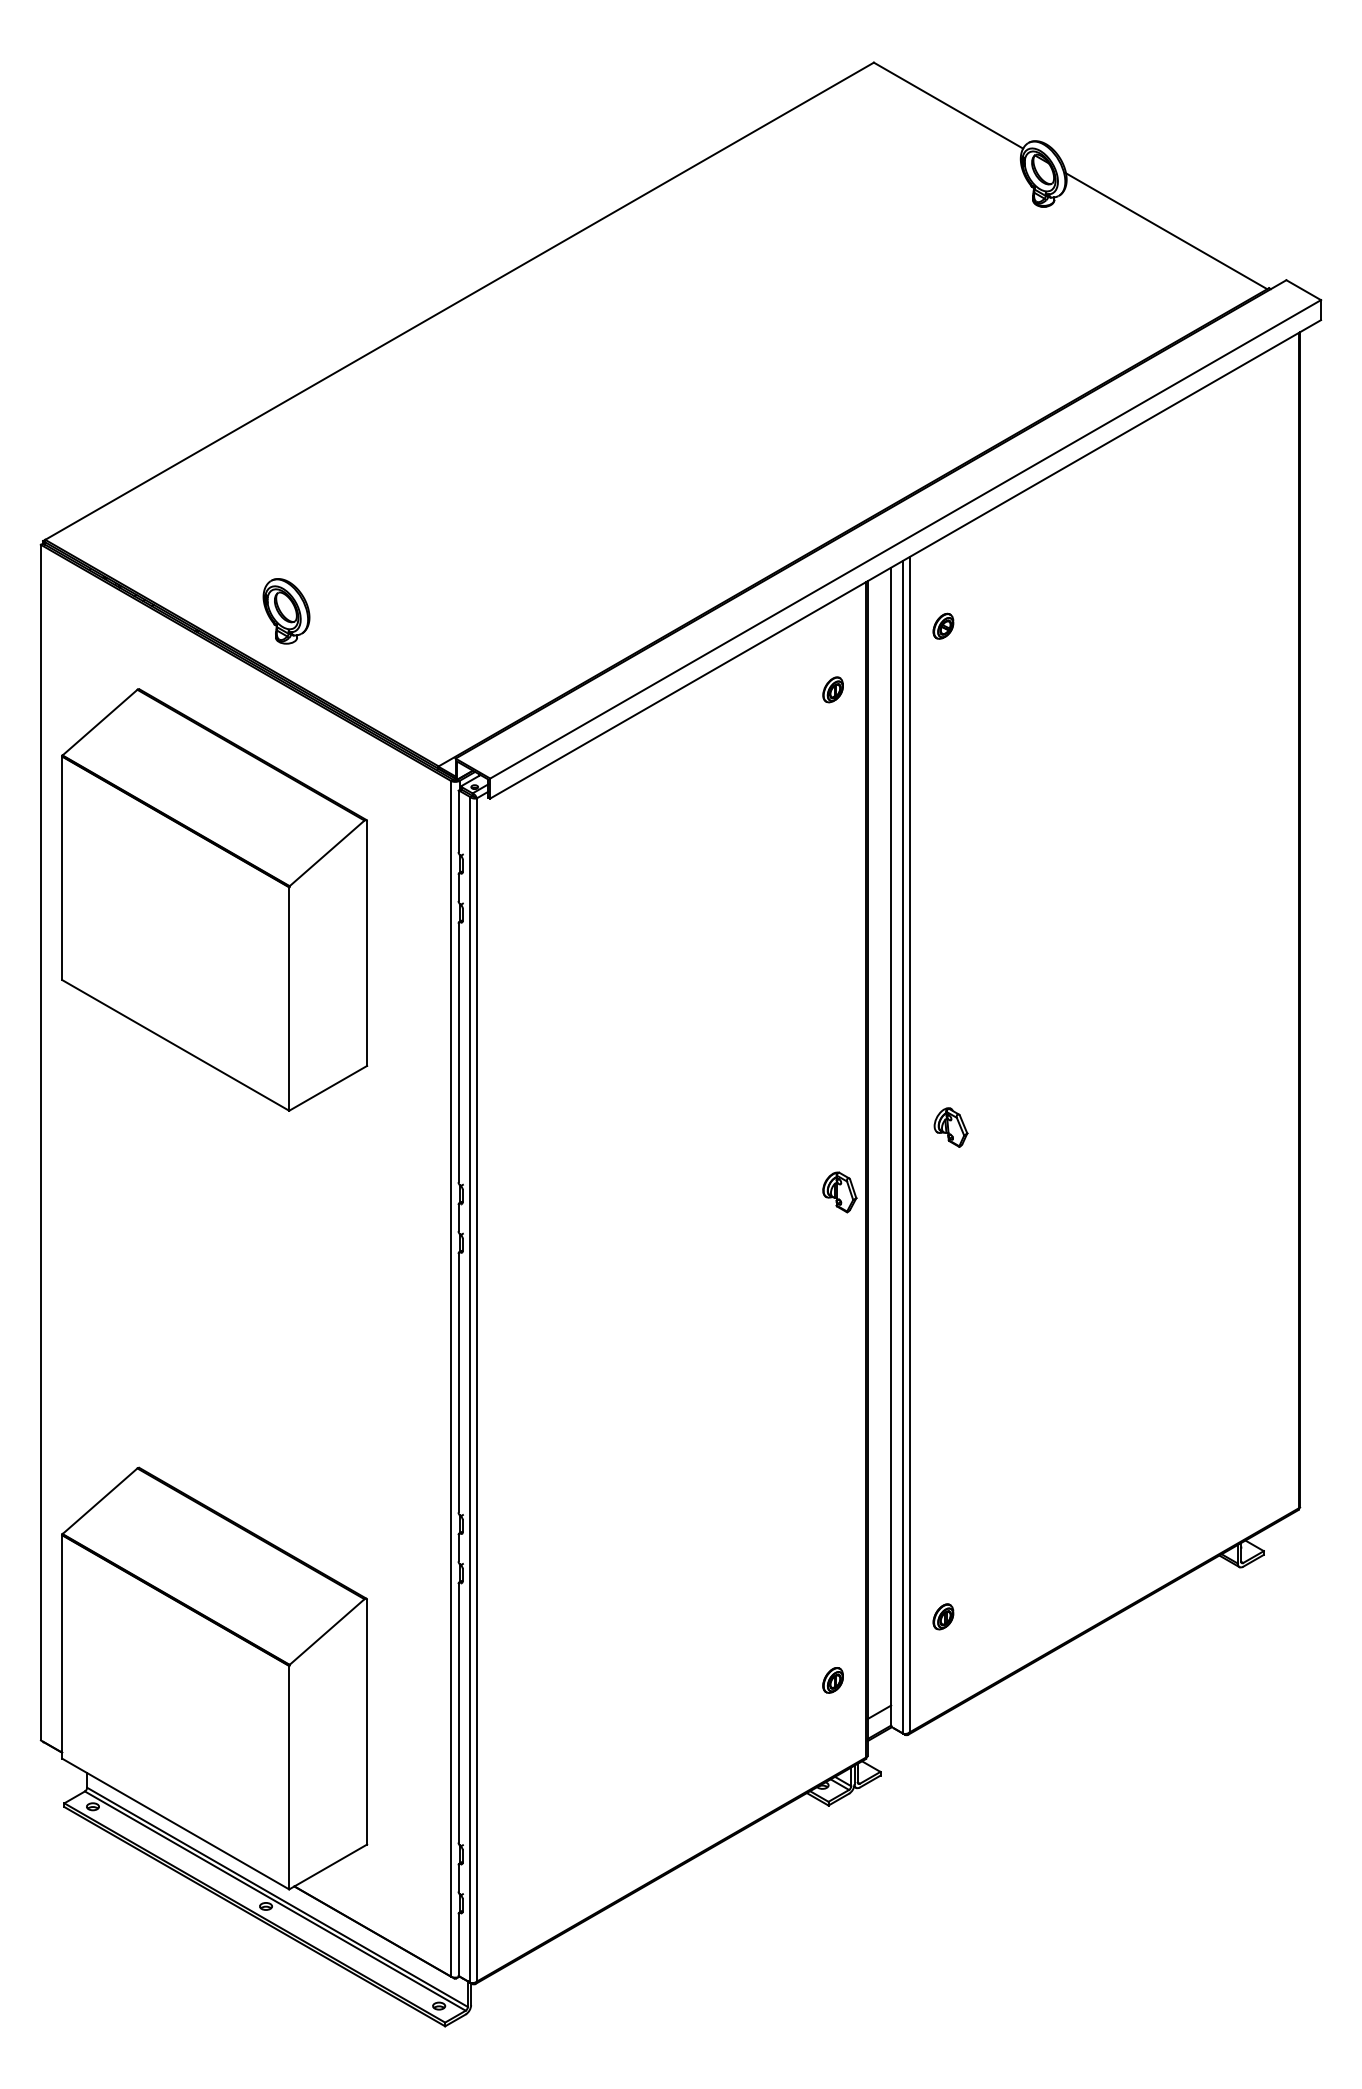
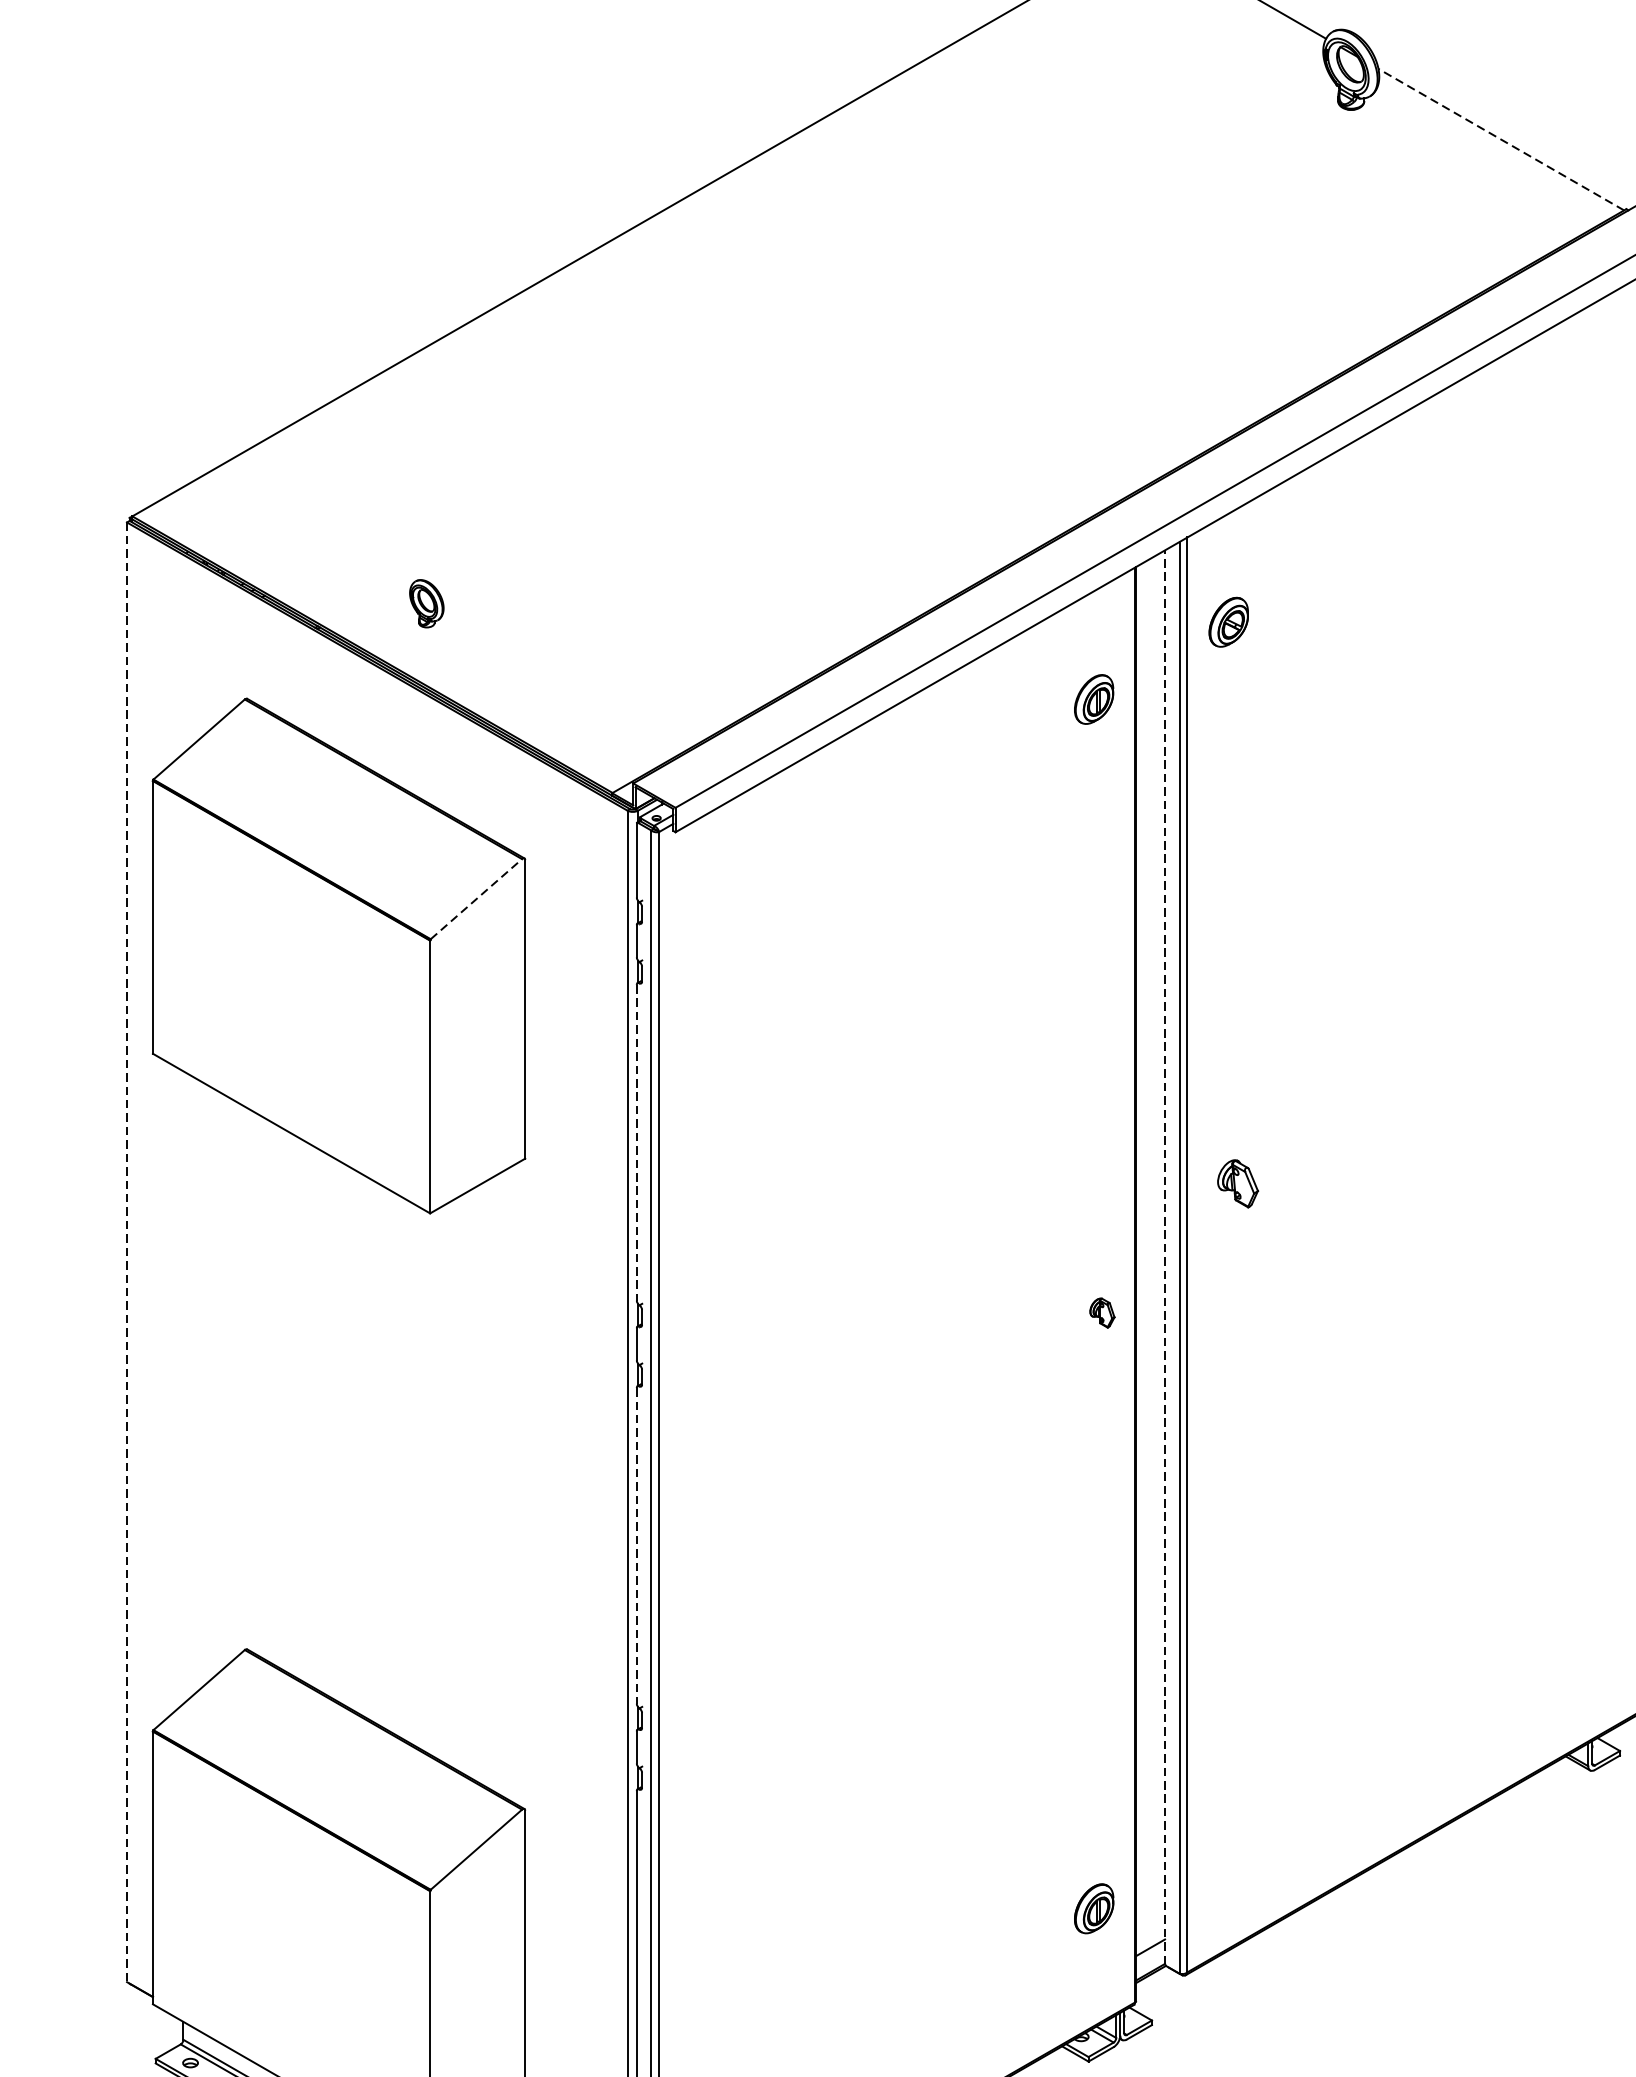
line: (1166, 231) -> (1501, 139), solid -> dashed
part: (286, 611) -> (426, 603), size x0.6
part: (943, 625) -> (1228, 620), size x1.6
part: (832, 689) -> (1093, 699), size x1.6
line: (327, 853) -> (476, 899), solid -> dashed
line: (458, 1053) -> (636, 1143), solid -> dashed
part: (950, 1127) -> (1237, 1183), moved
line: (40, 1142) -> (126, 1252), solid -> dashed
line: (891, 1146) -> (1165, 1257), solid -> dashed
part: (839, 1192) -> (1101, 1313), size x0.6
line: (458, 1383) -> (636, 1546), solid -> dashed
part: (943, 1616) -> (1228, 1830), removed
part: (832, 1680) -> (1093, 1908), size x1.6

